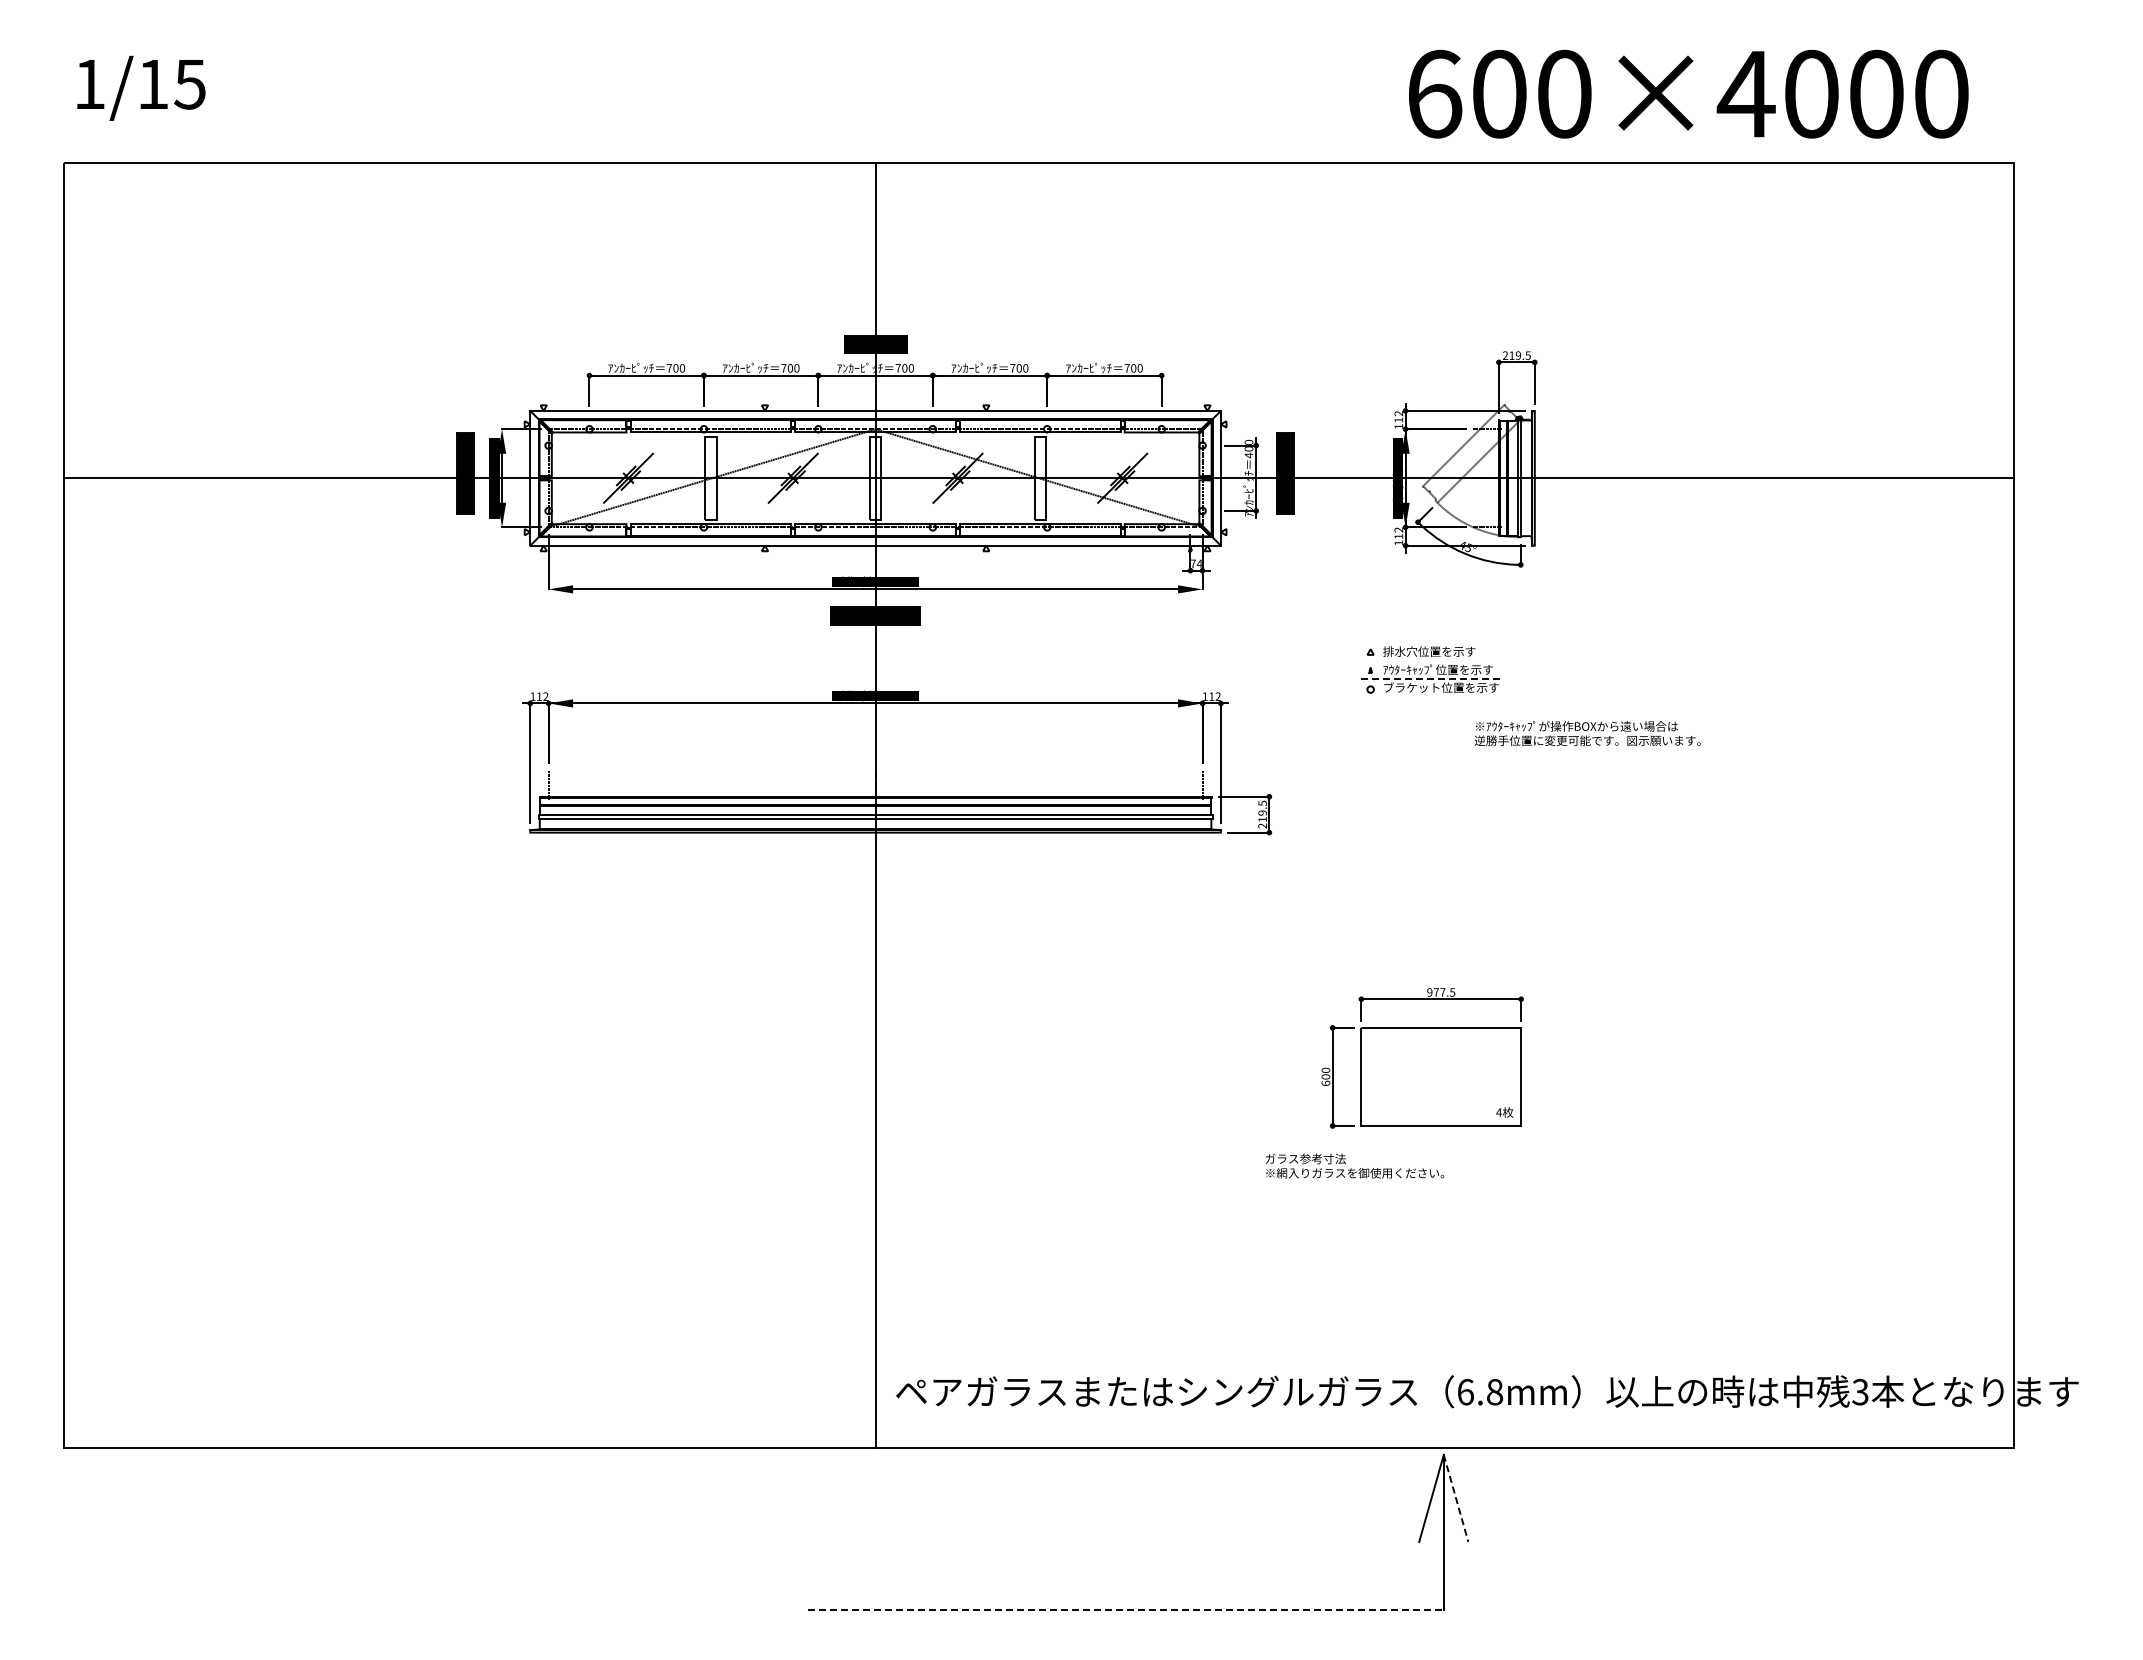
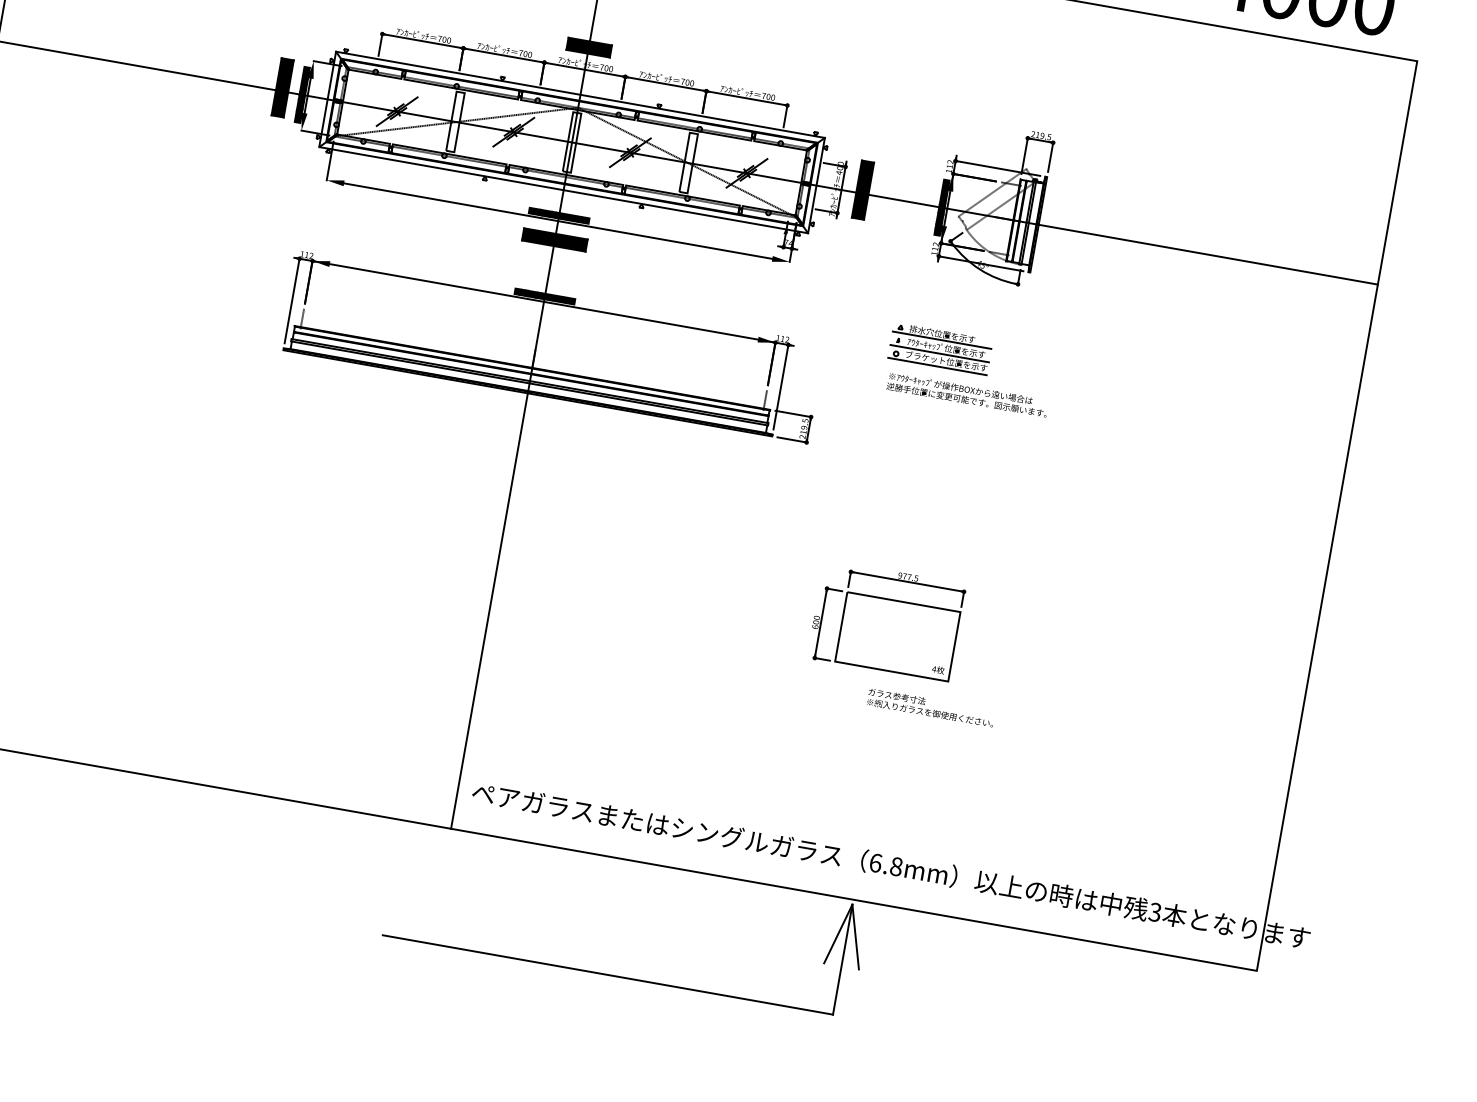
line: (1429, 659) -> (941, 339), added
line: (1430, 678) -> (939, 353), dashed -> solid
line: (1429, 696) -> (936, 366), added
text: (1587, 733) -> (967, 394), moved
text: (1354, 1165) -> (930, 707), moved
line: (1456, 1498) -> (855, 937), dashed -> solid
line: (1126, 1610) -> (608, 975), dashed -> solid

